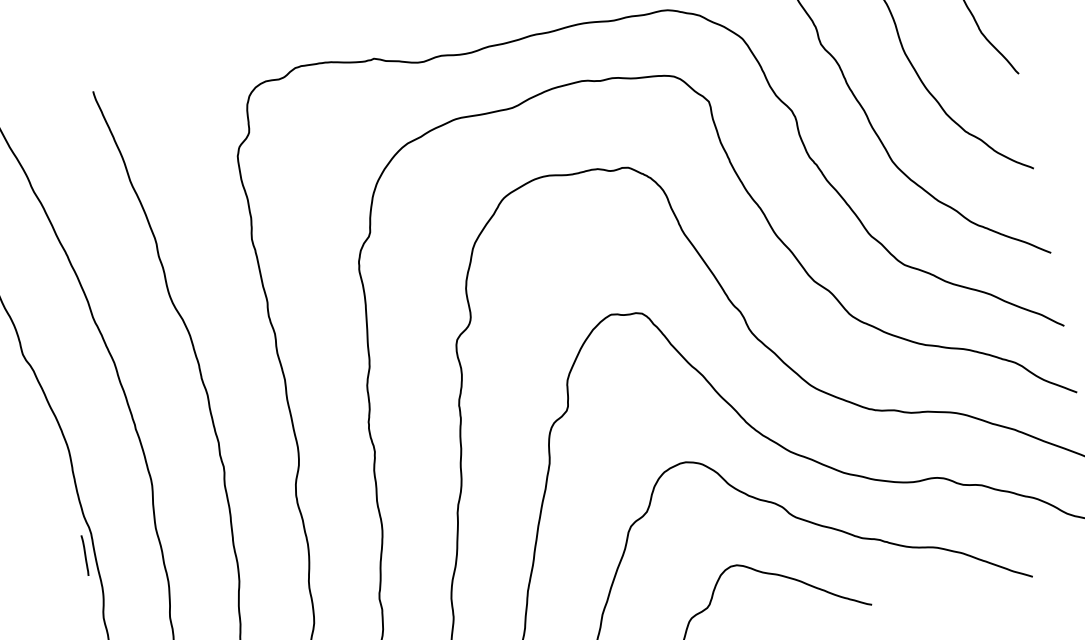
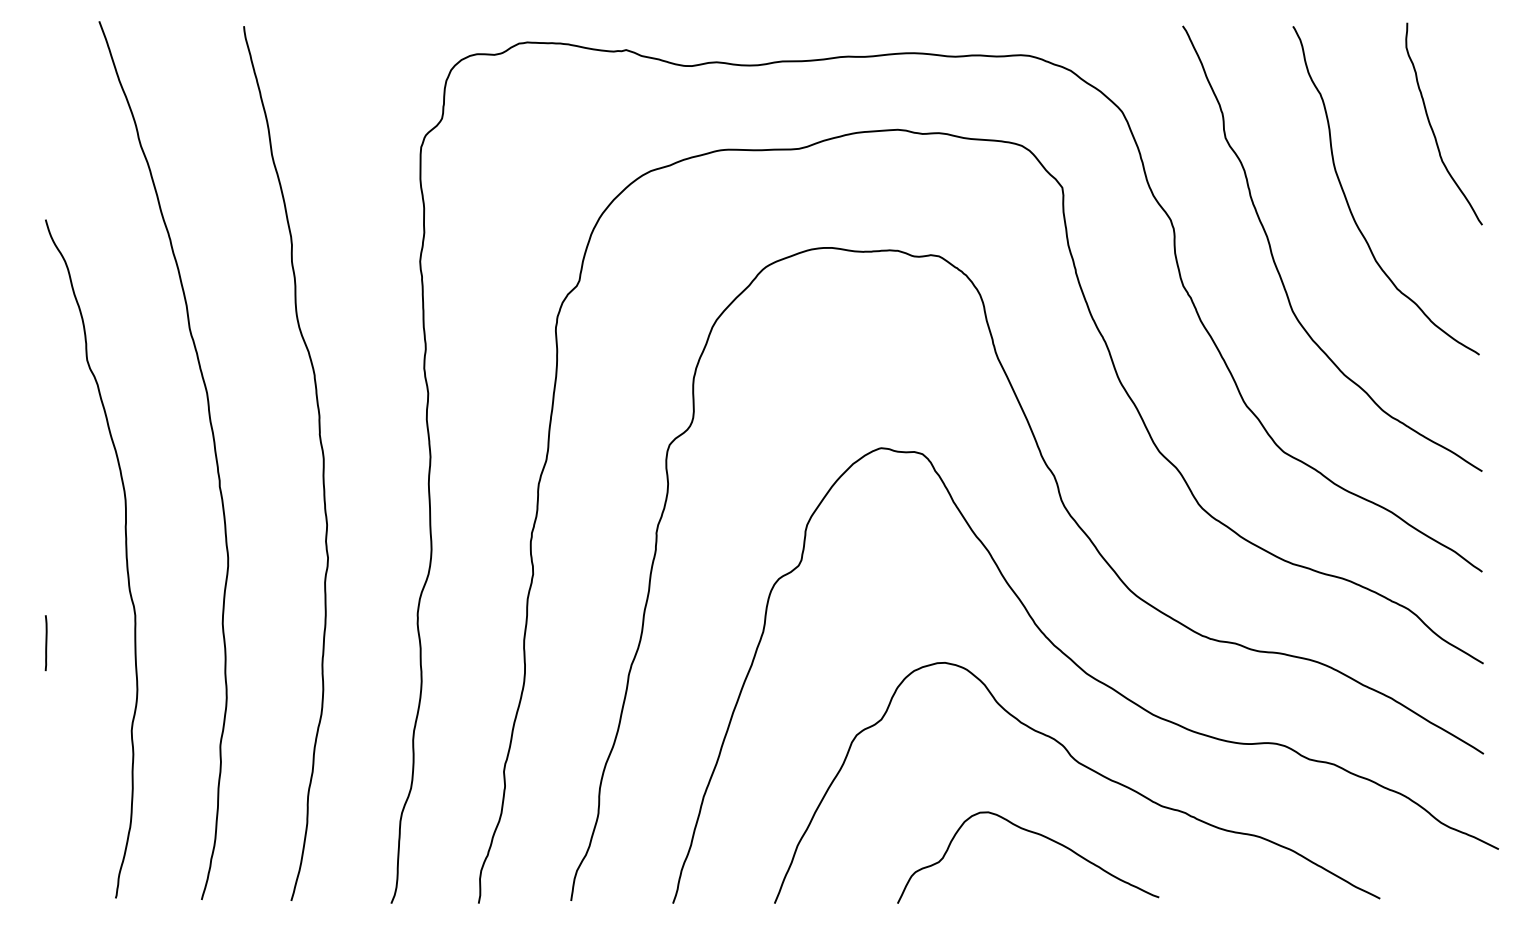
line: (84, 555) -> (45, 643), moved

